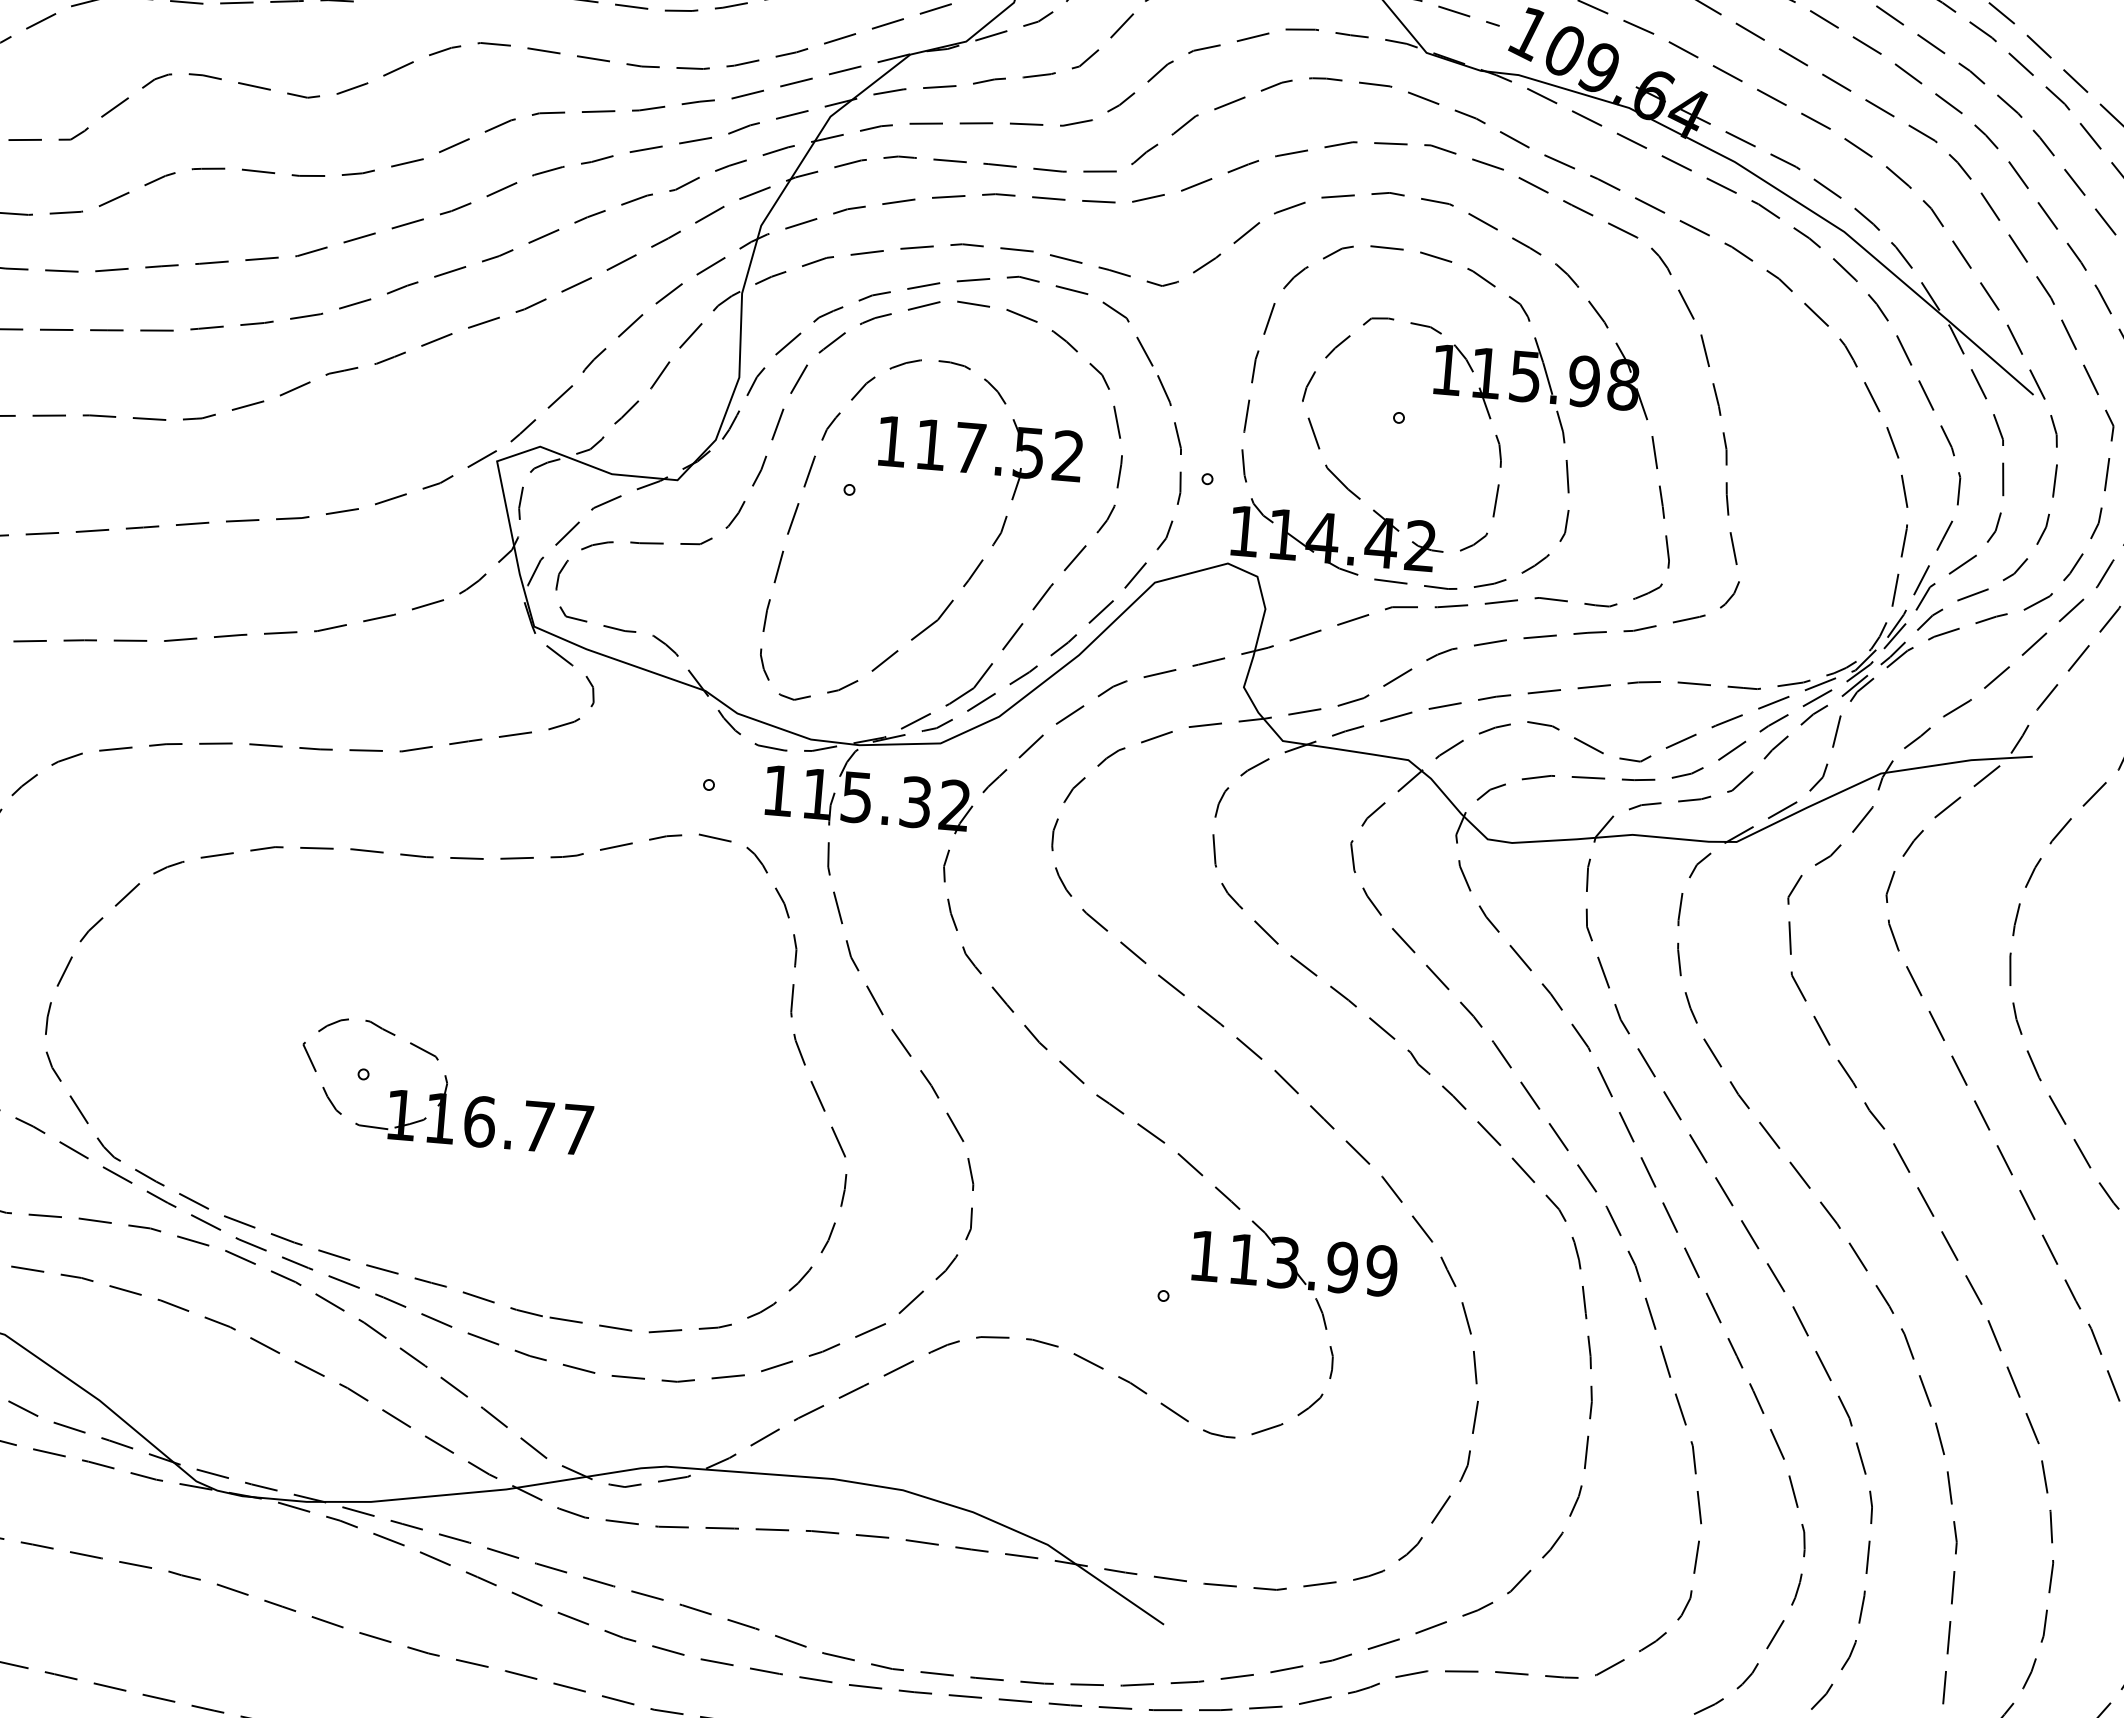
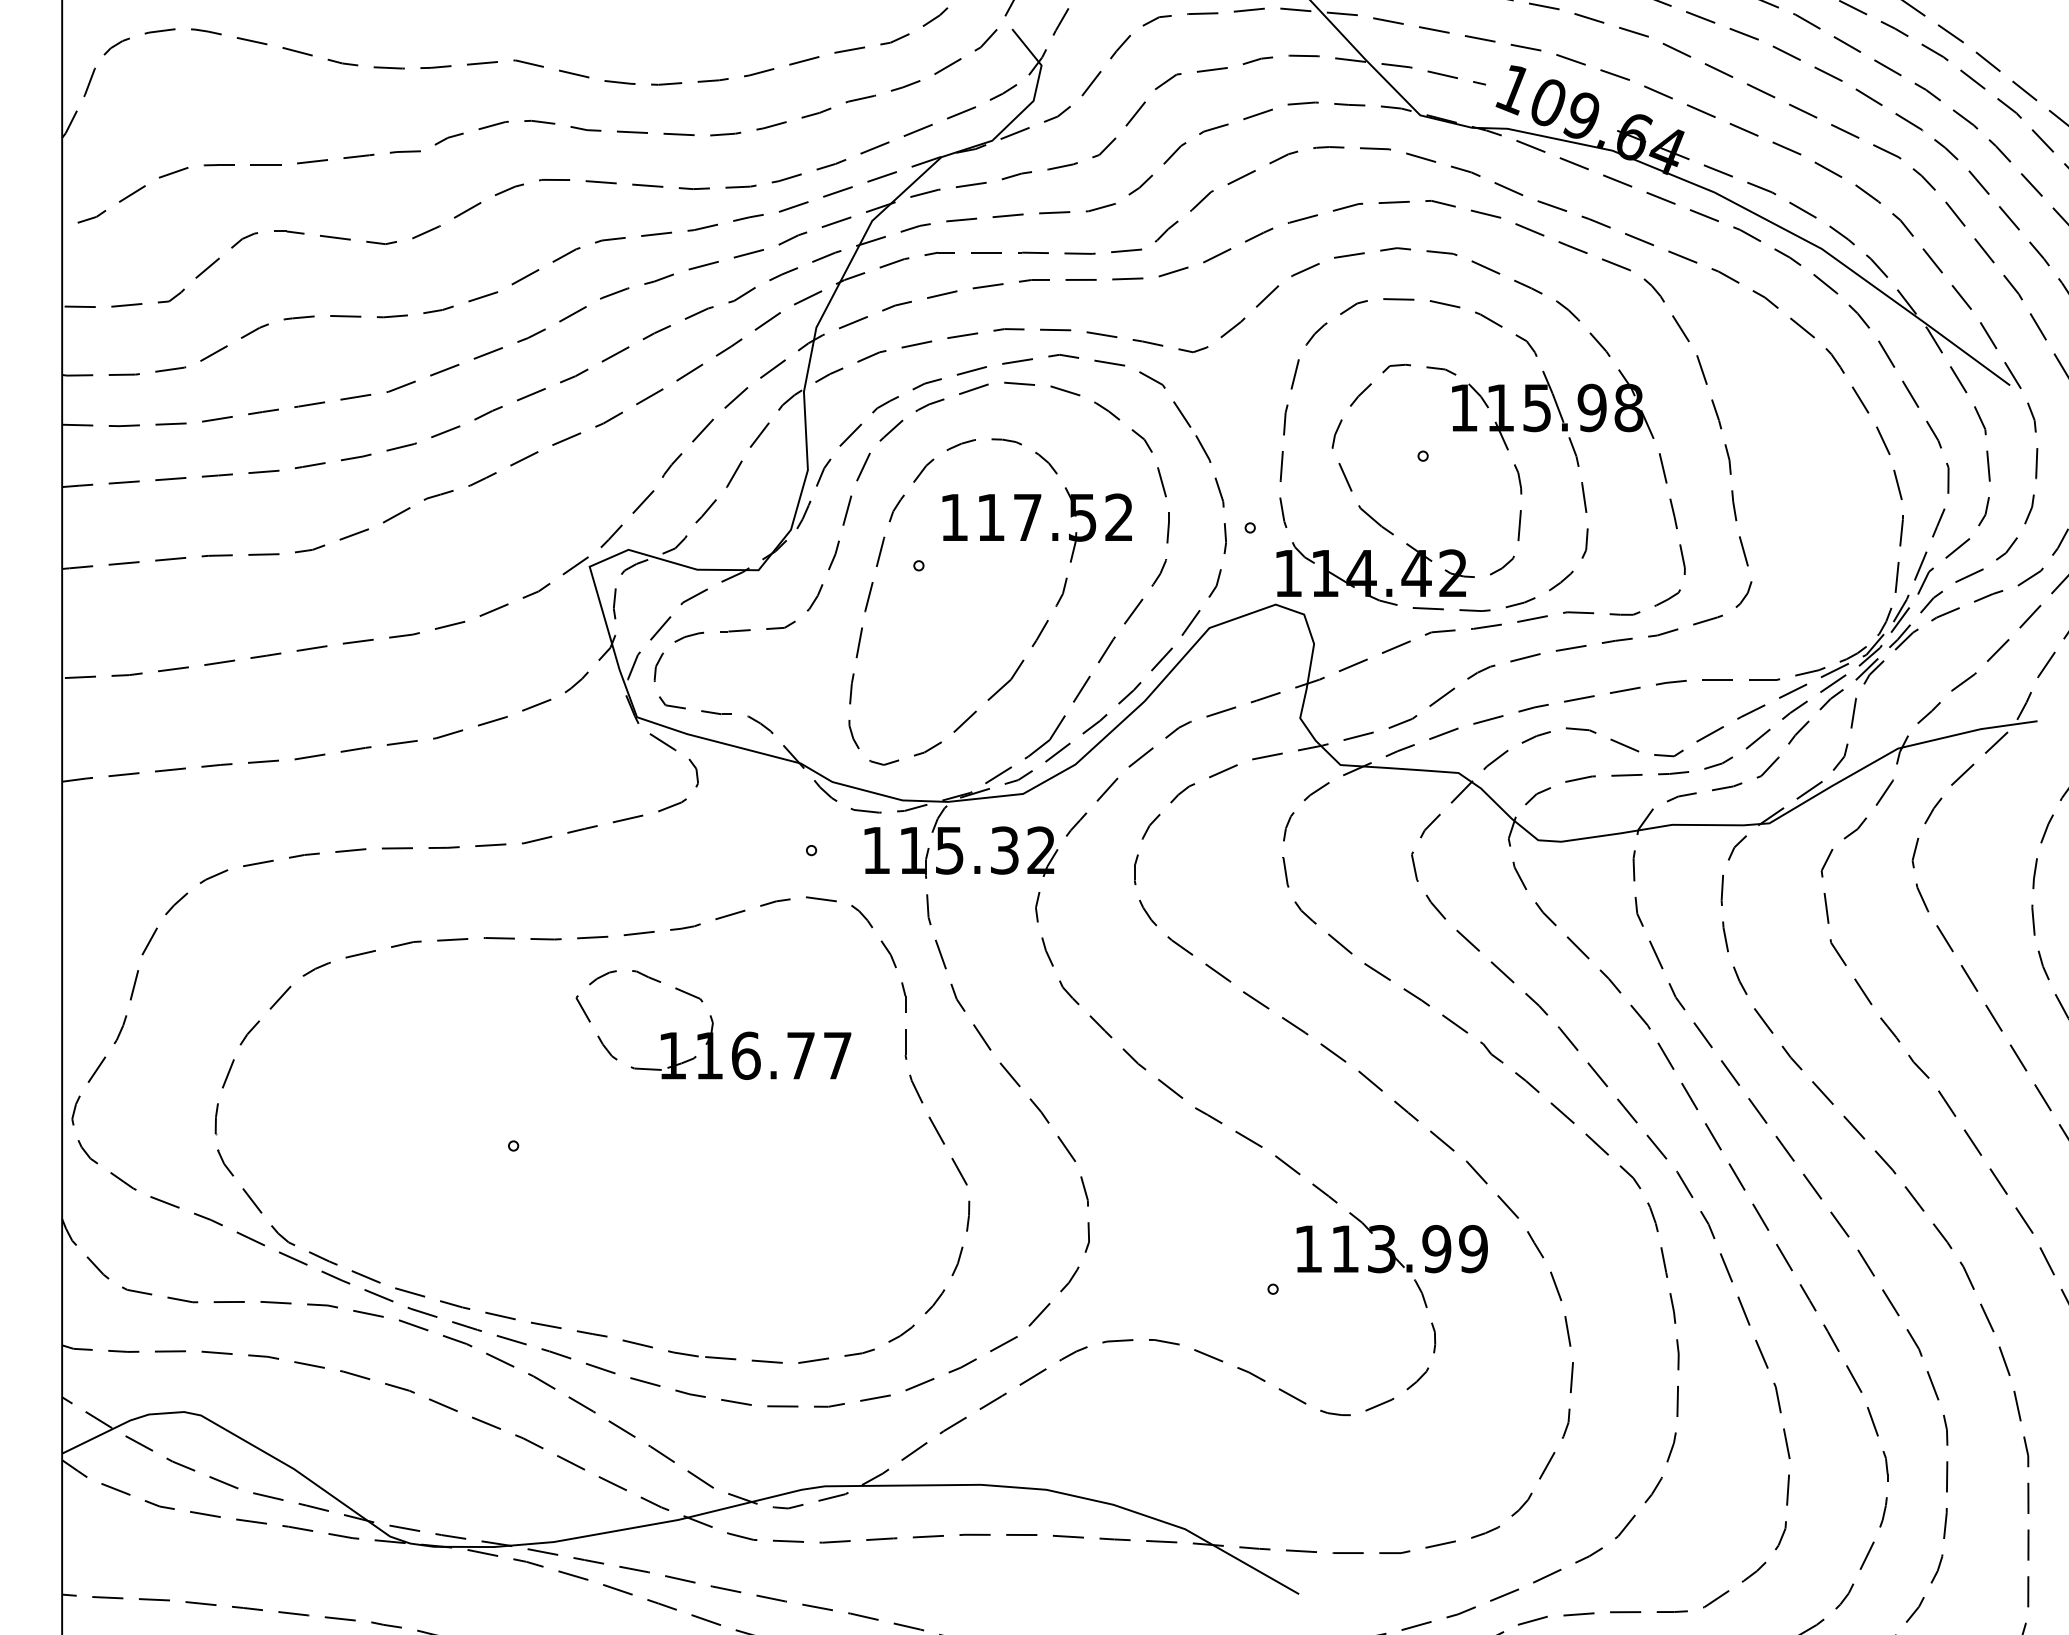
part: (447, 1085) -> (713, 1024), moved

